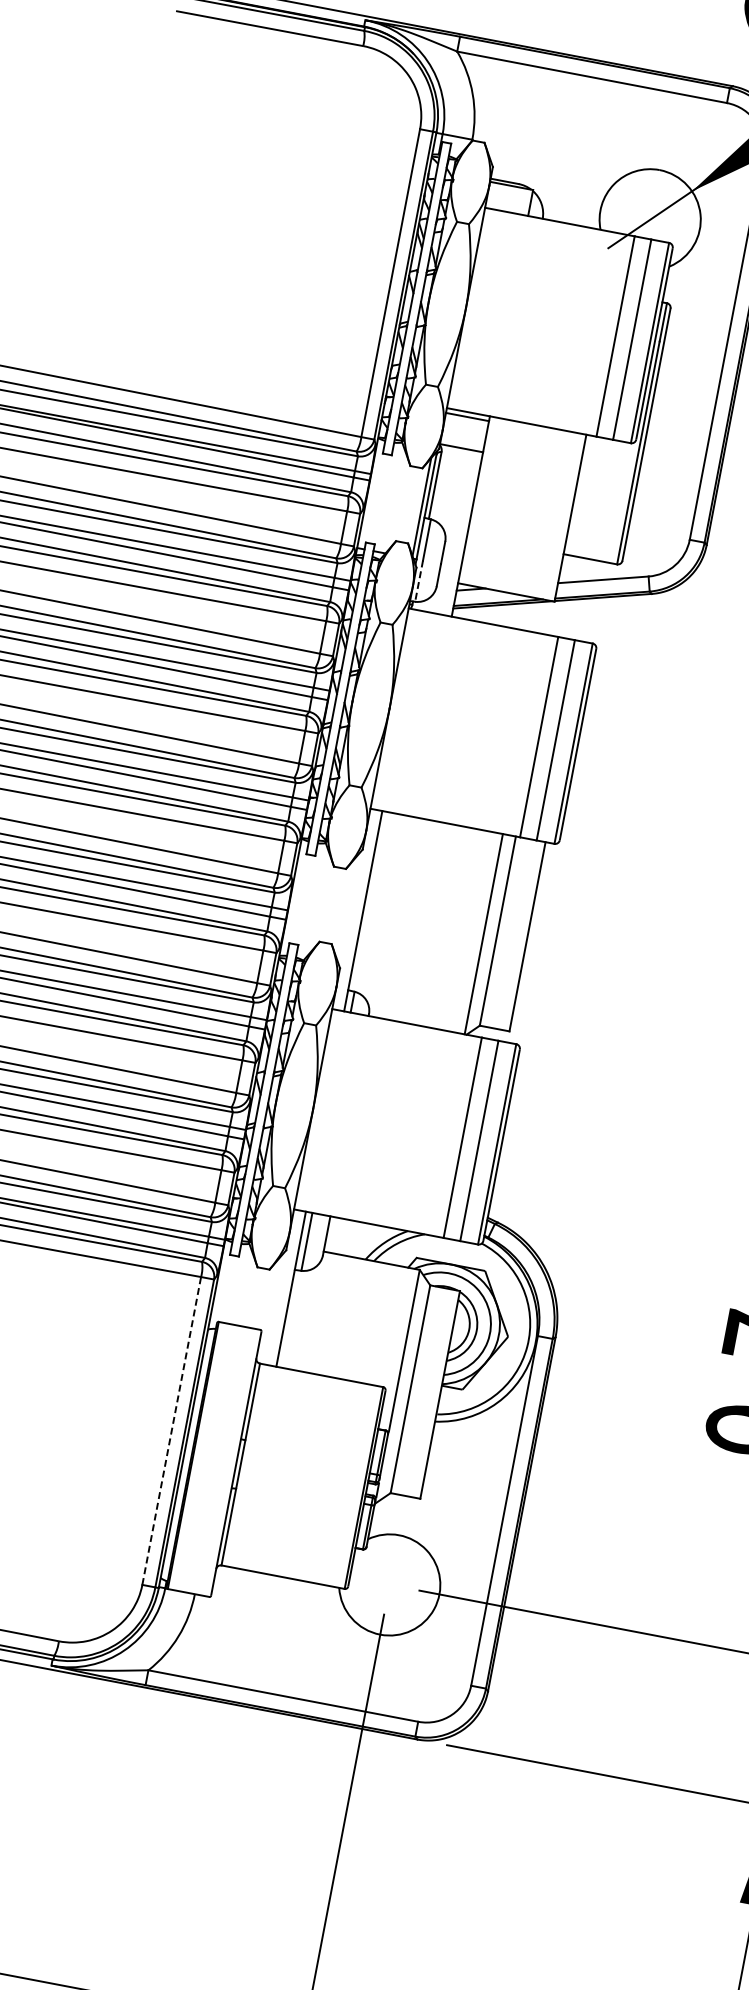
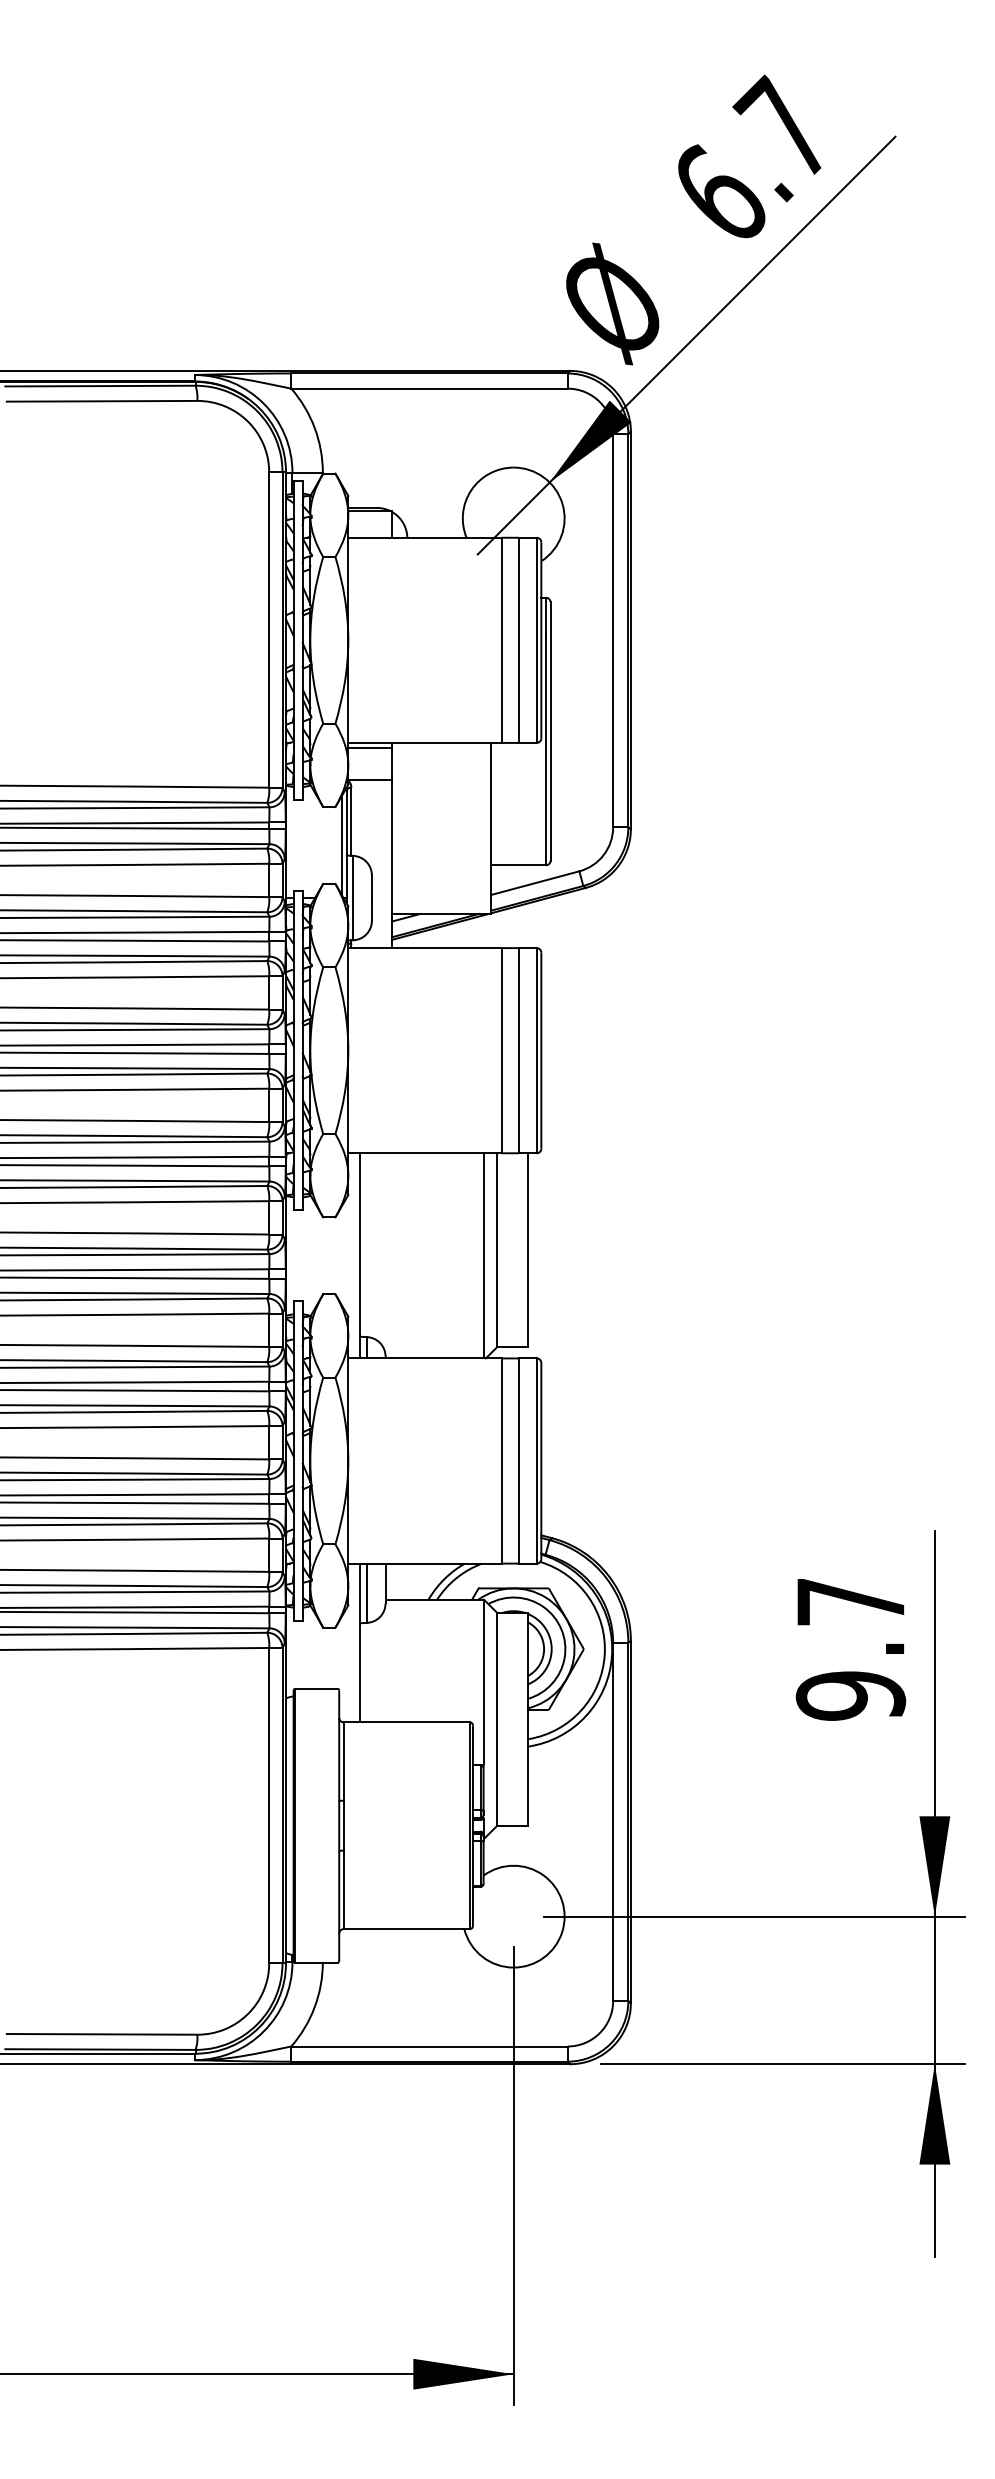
line: (419, 581) -> (353, 919), dashed -> solid
line: (172, 1430) -> (269, 1805), dashed -> solid

